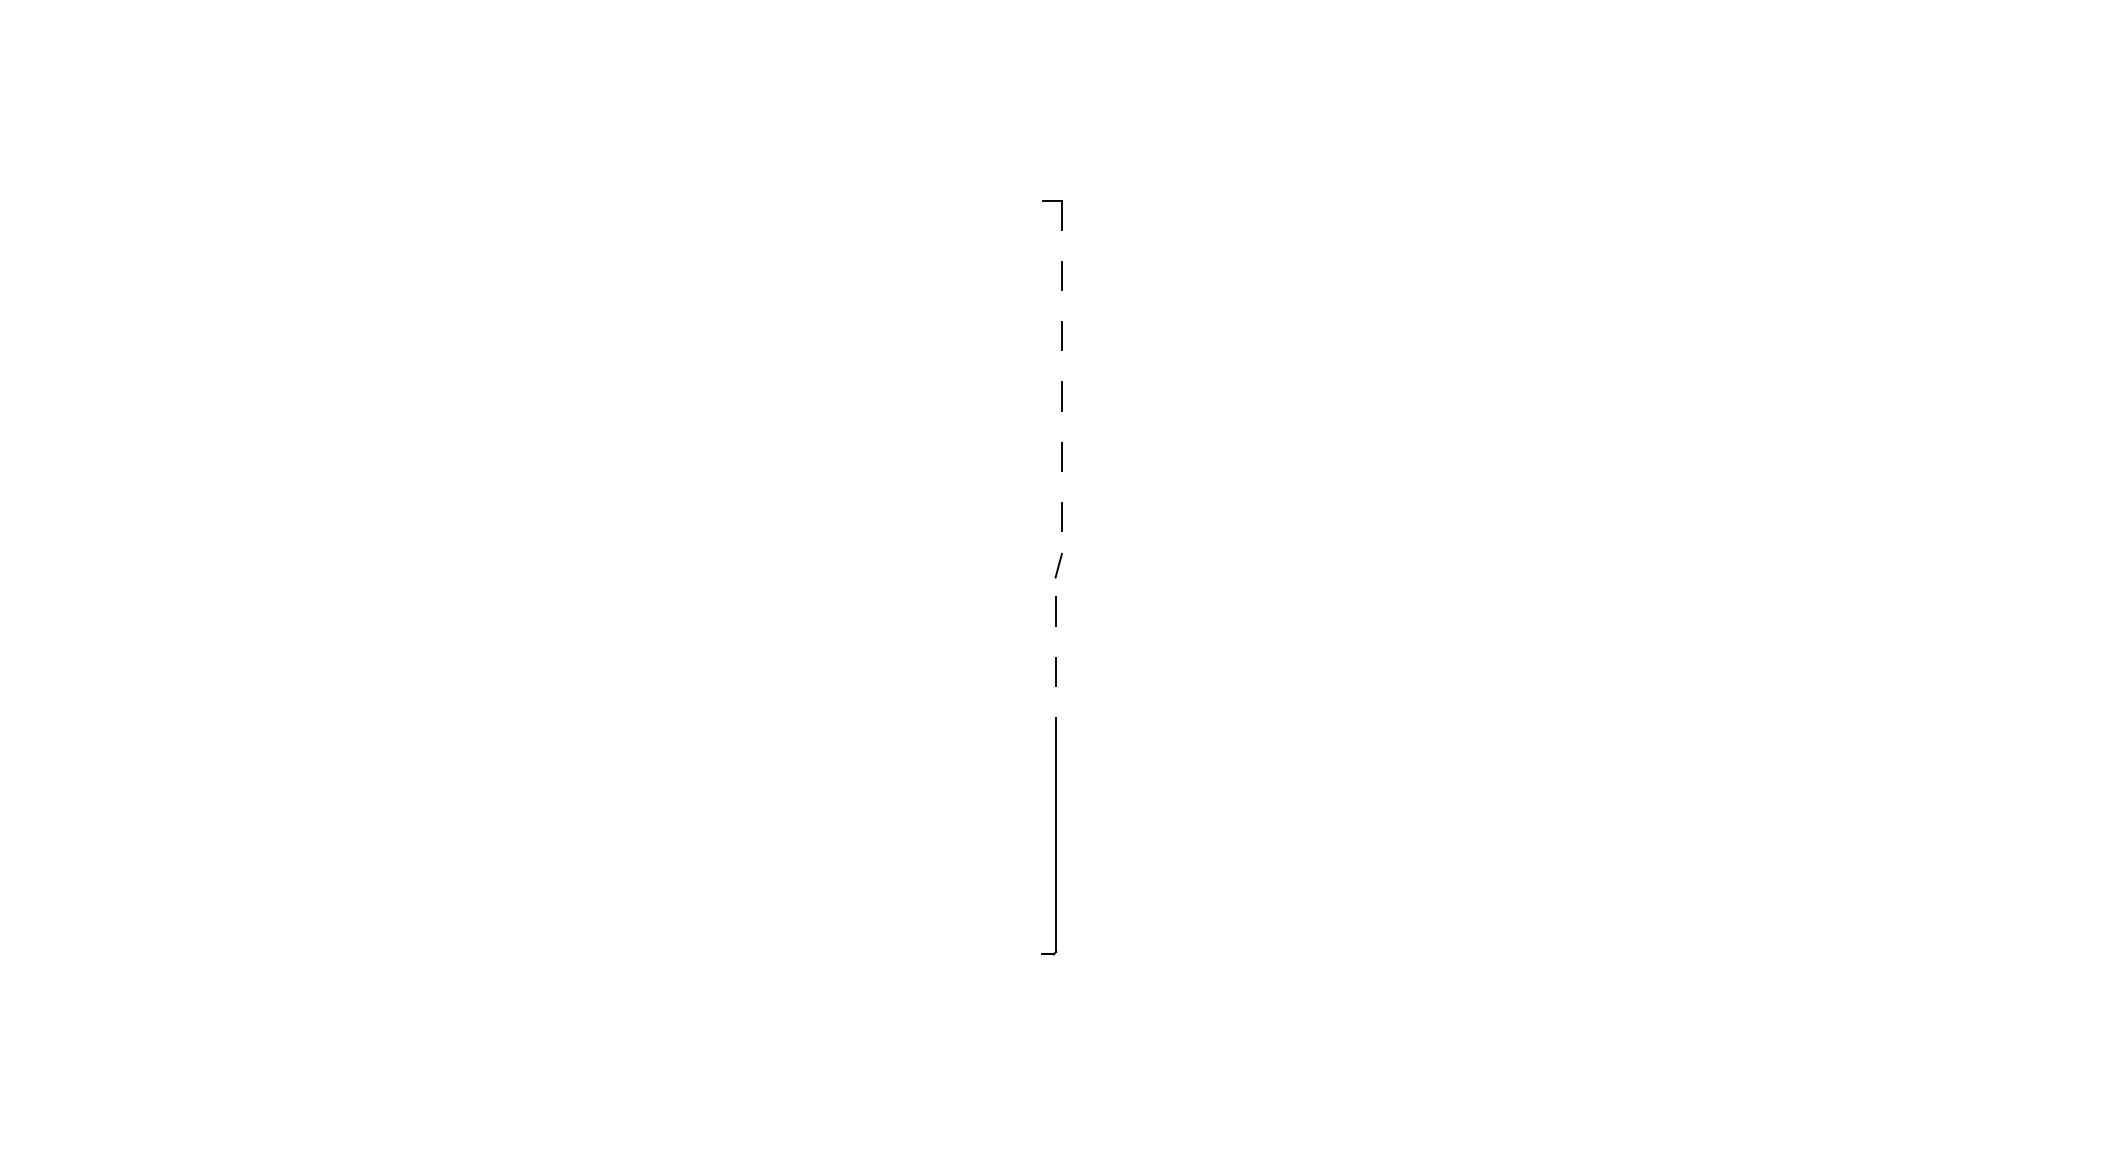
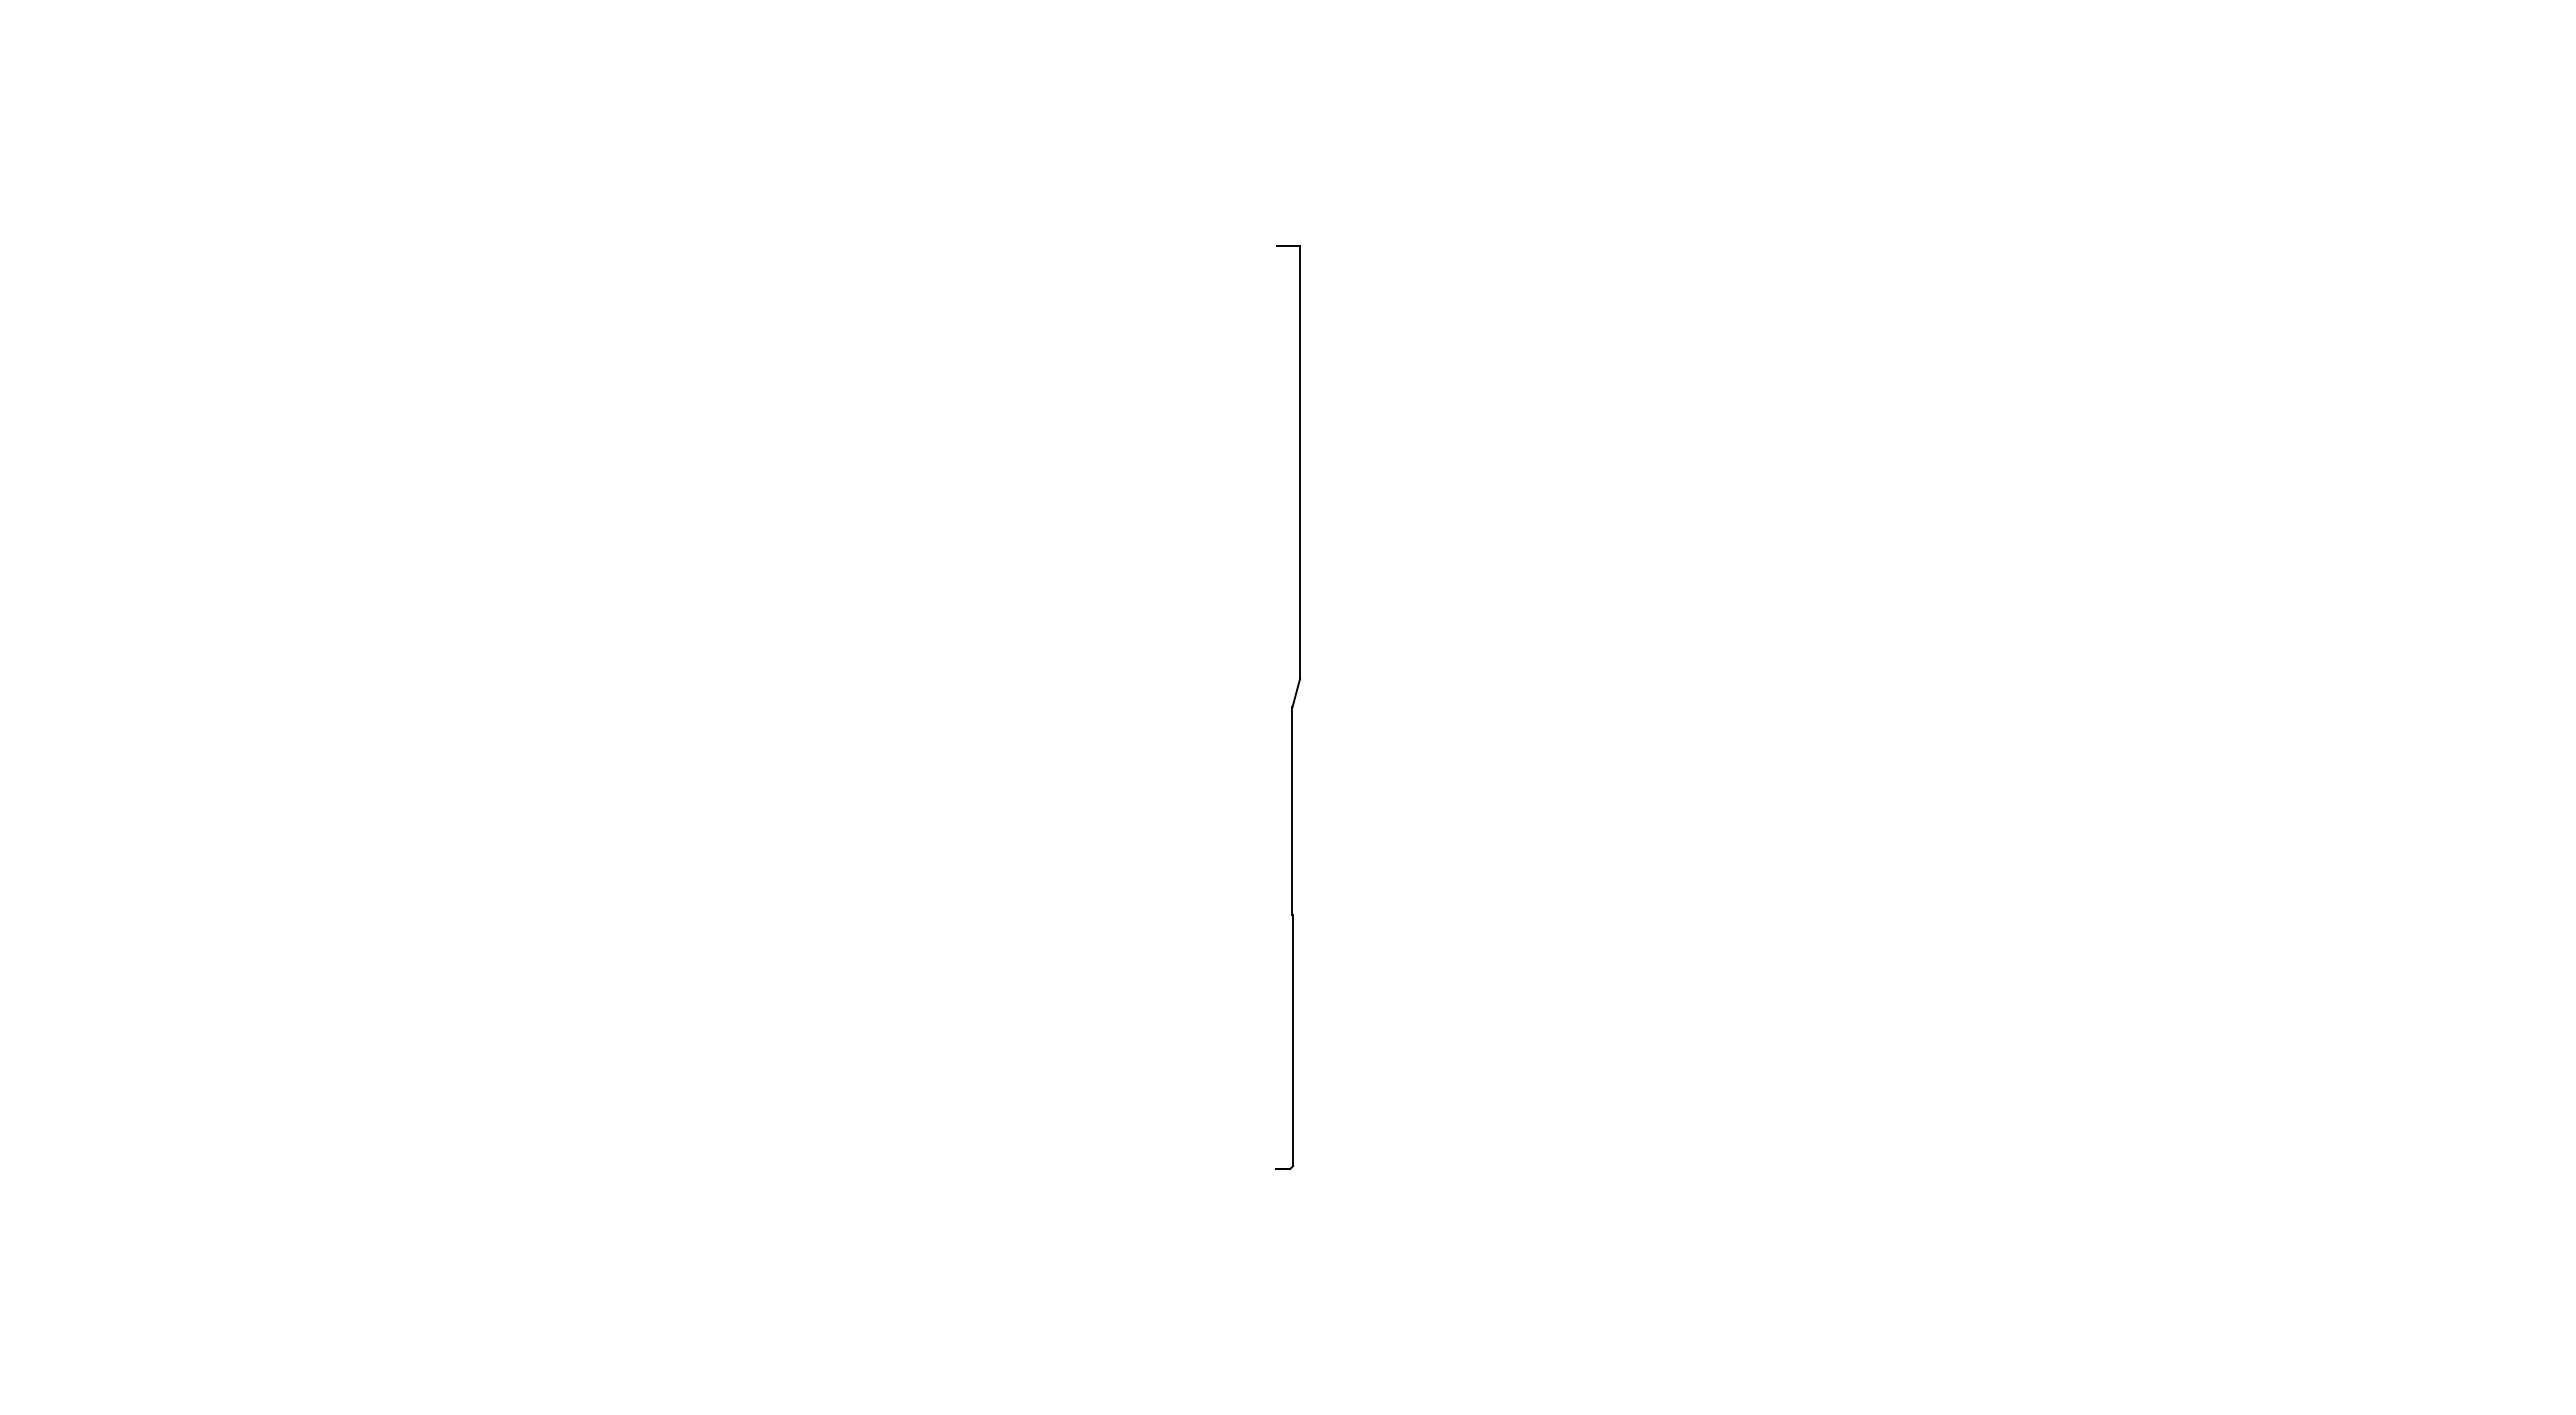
line: (1062, 377) -> (1300, 462), dashed -> solid
line: (1055, 662) -> (1292, 811), dashed -> solid

